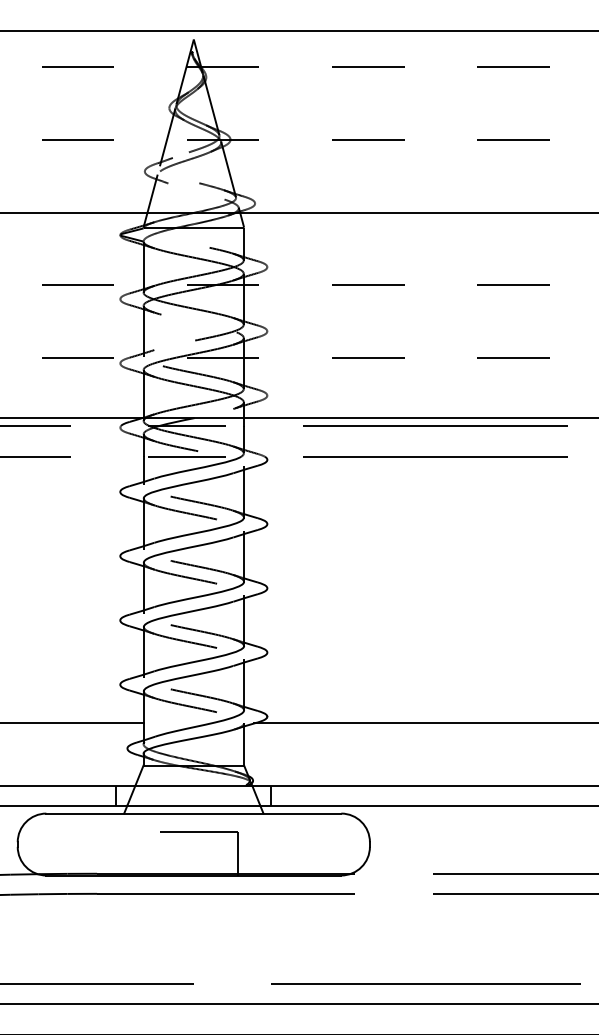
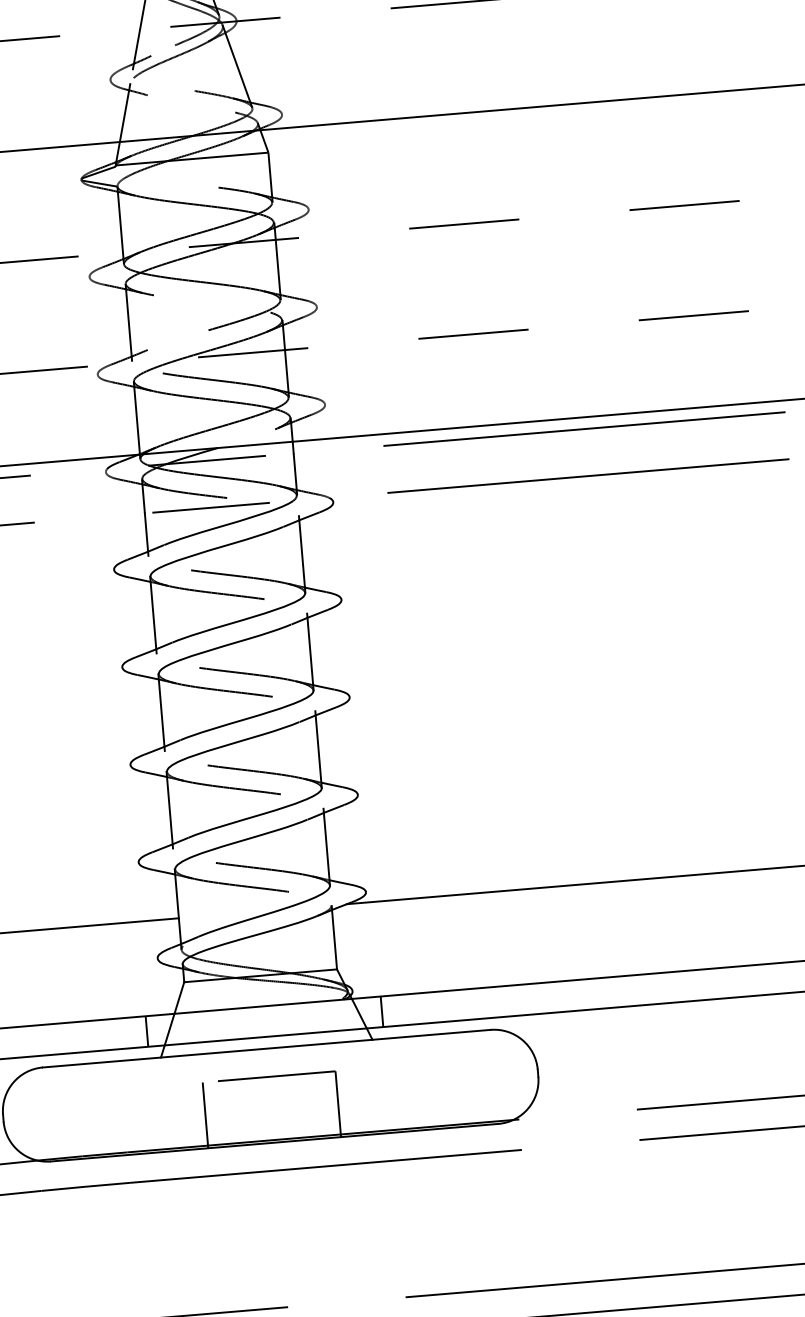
line: (150, 853) -> (206, 1114), added

